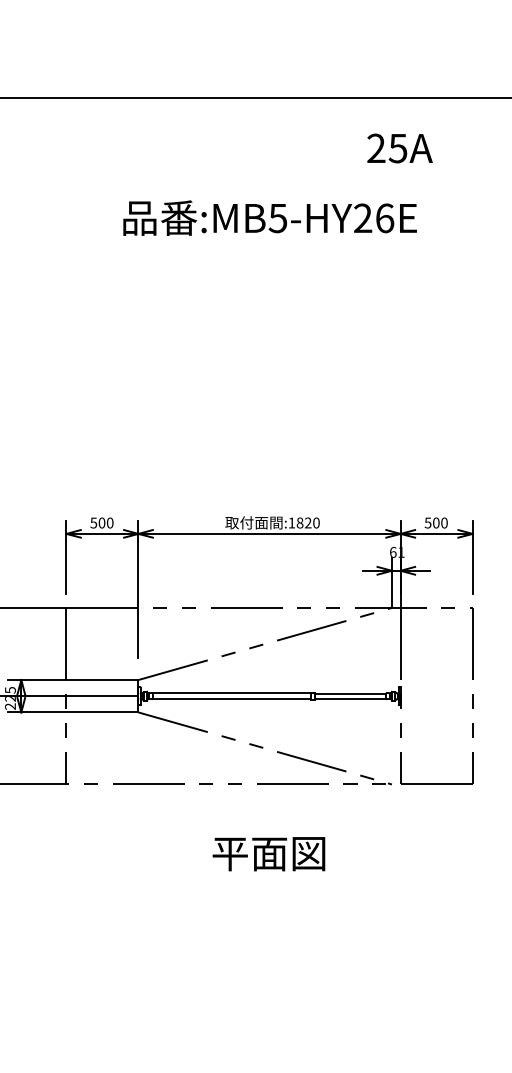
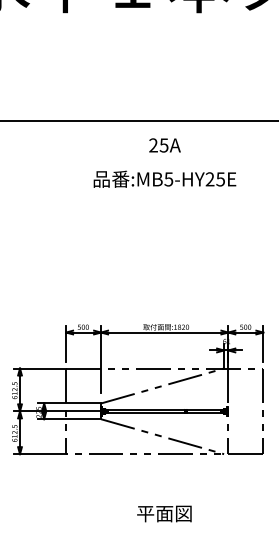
text: (398, 148) -> (164, 145), moved
text: (384, 218) -> (220, 179), :MB5-HY26E -> :MB5-HY25E
text: (269, 853) -> (164, 513), moved

